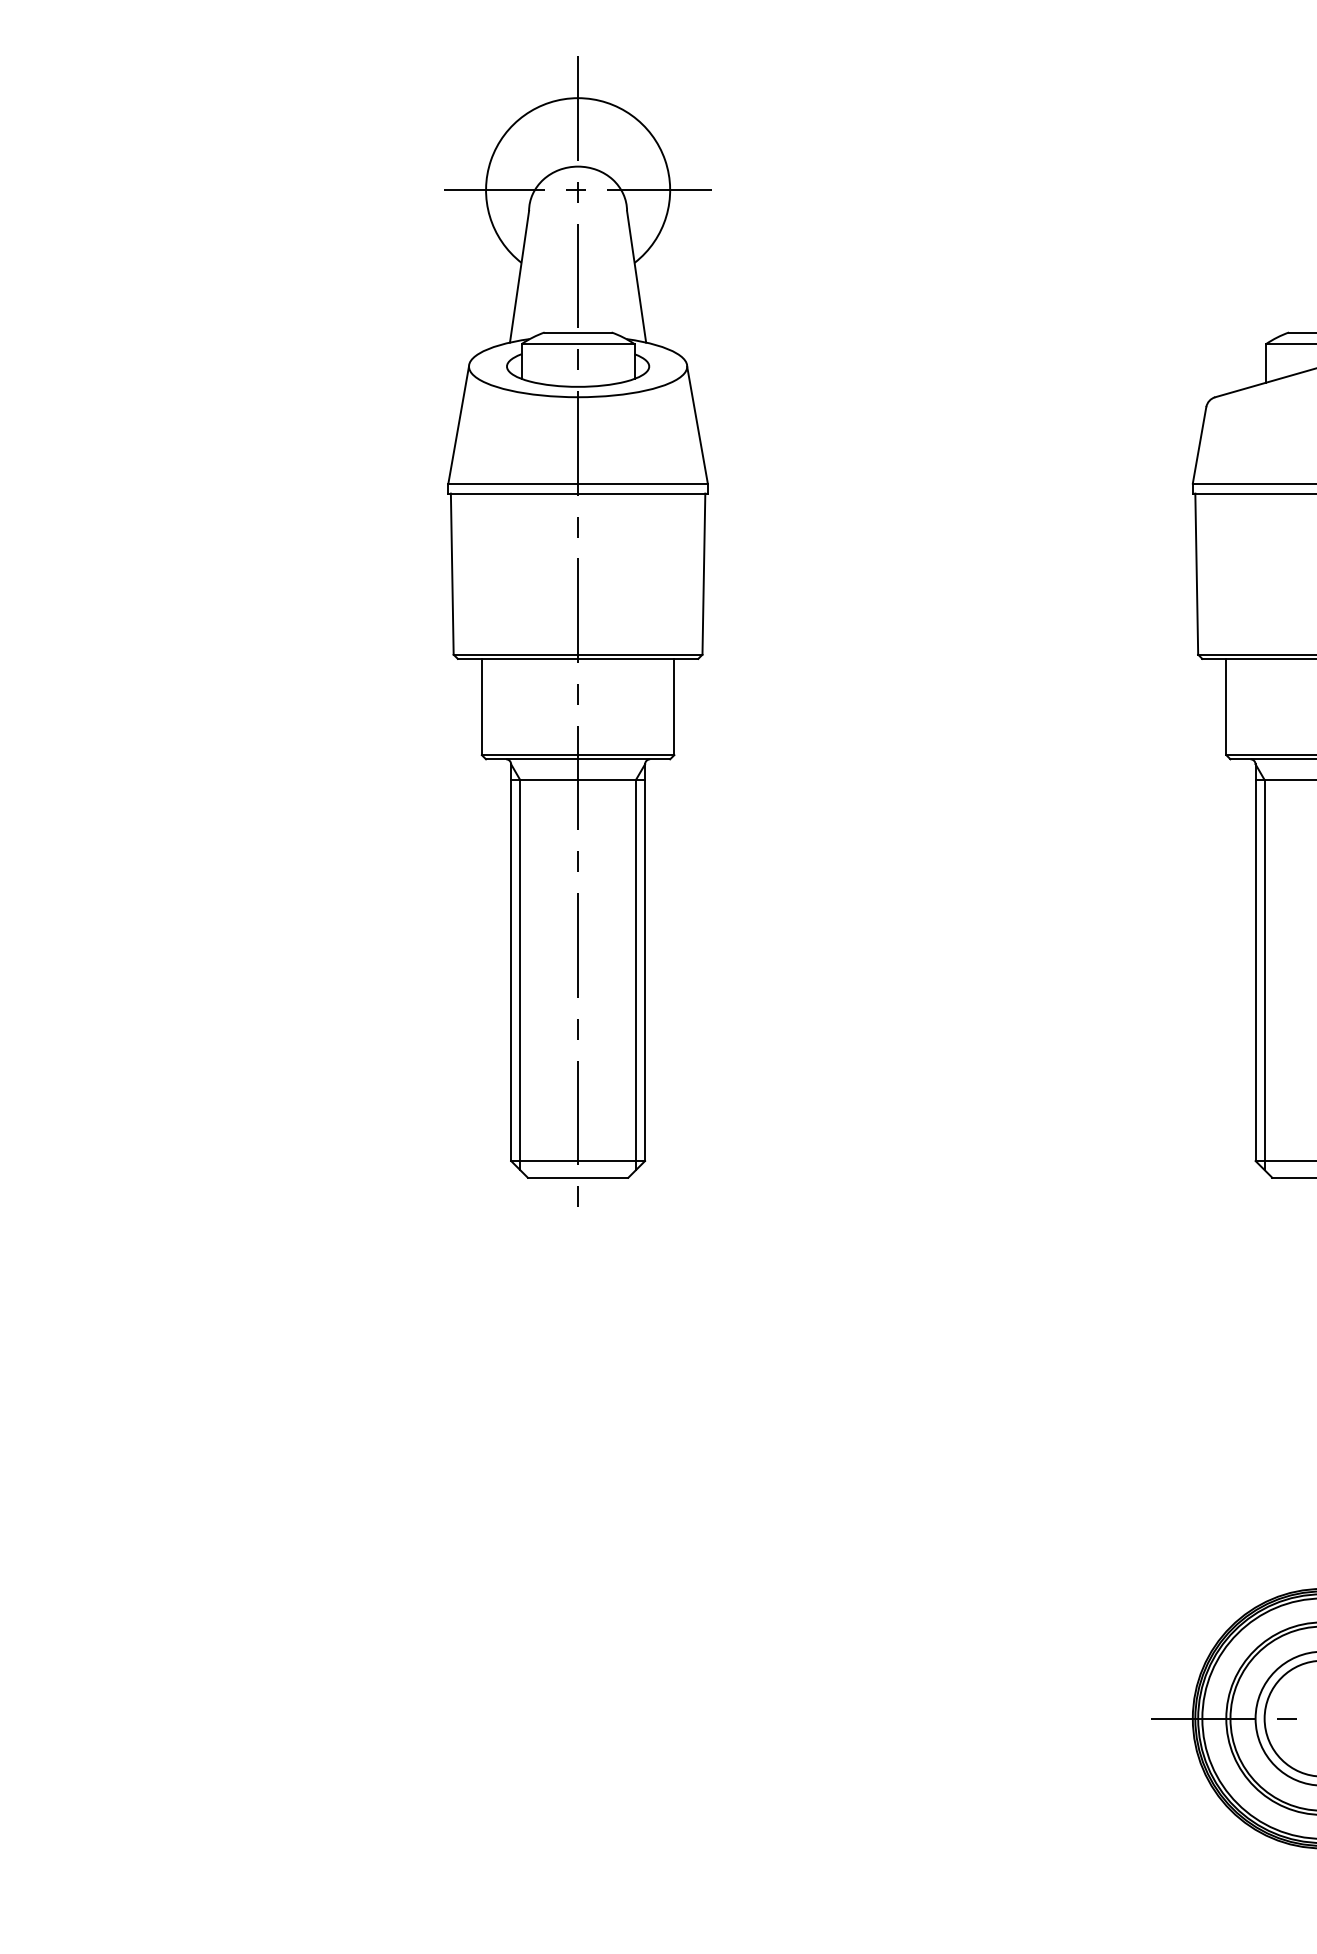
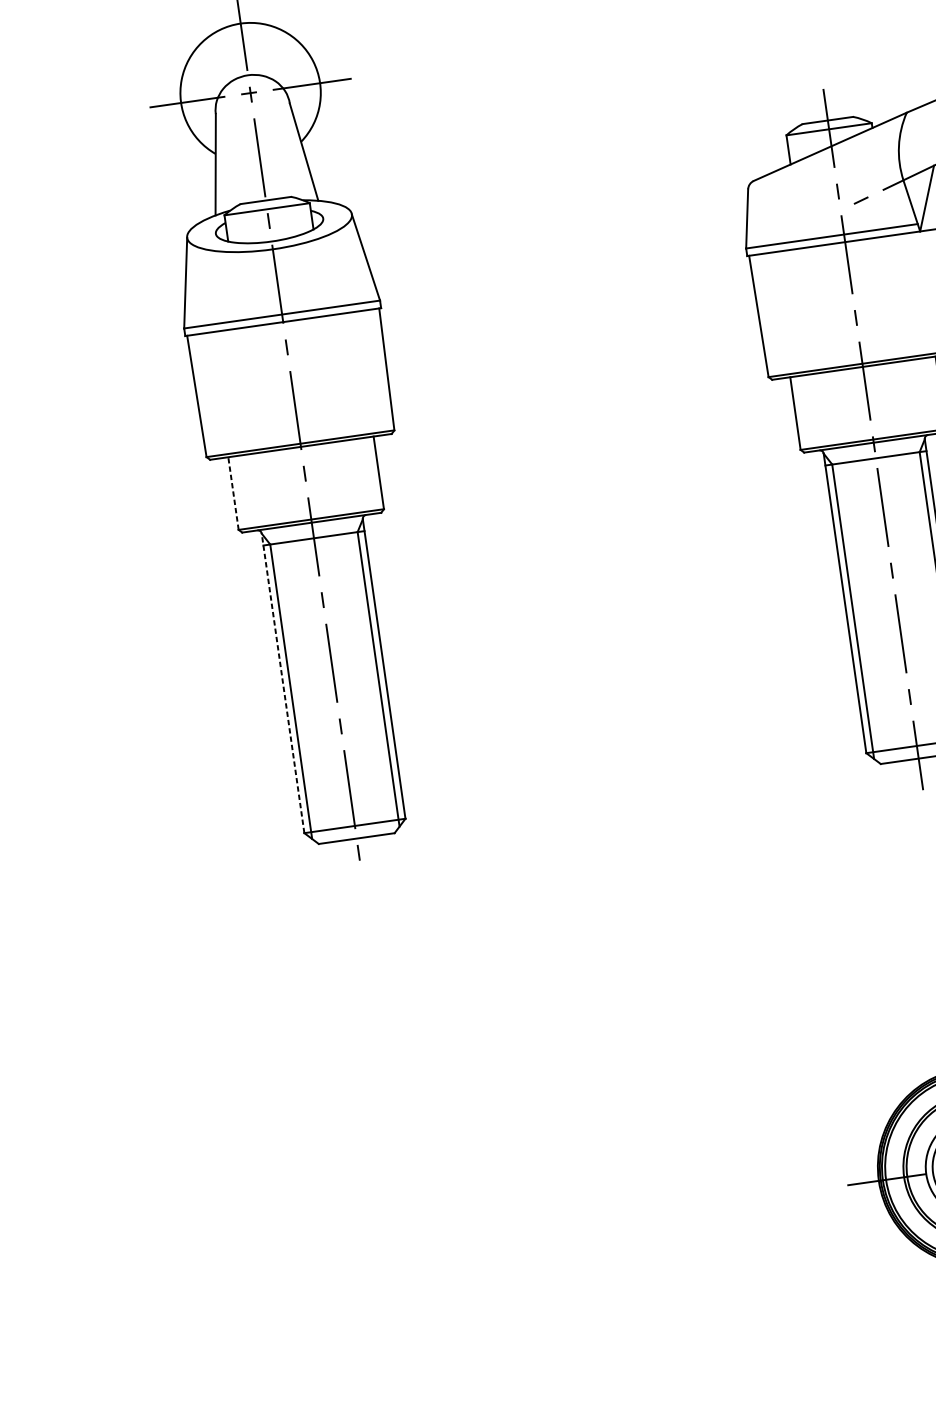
line: (481, 706) -> (233, 493), solid -> dashed
line: (511, 962) -> (283, 683), solid -> dashed

